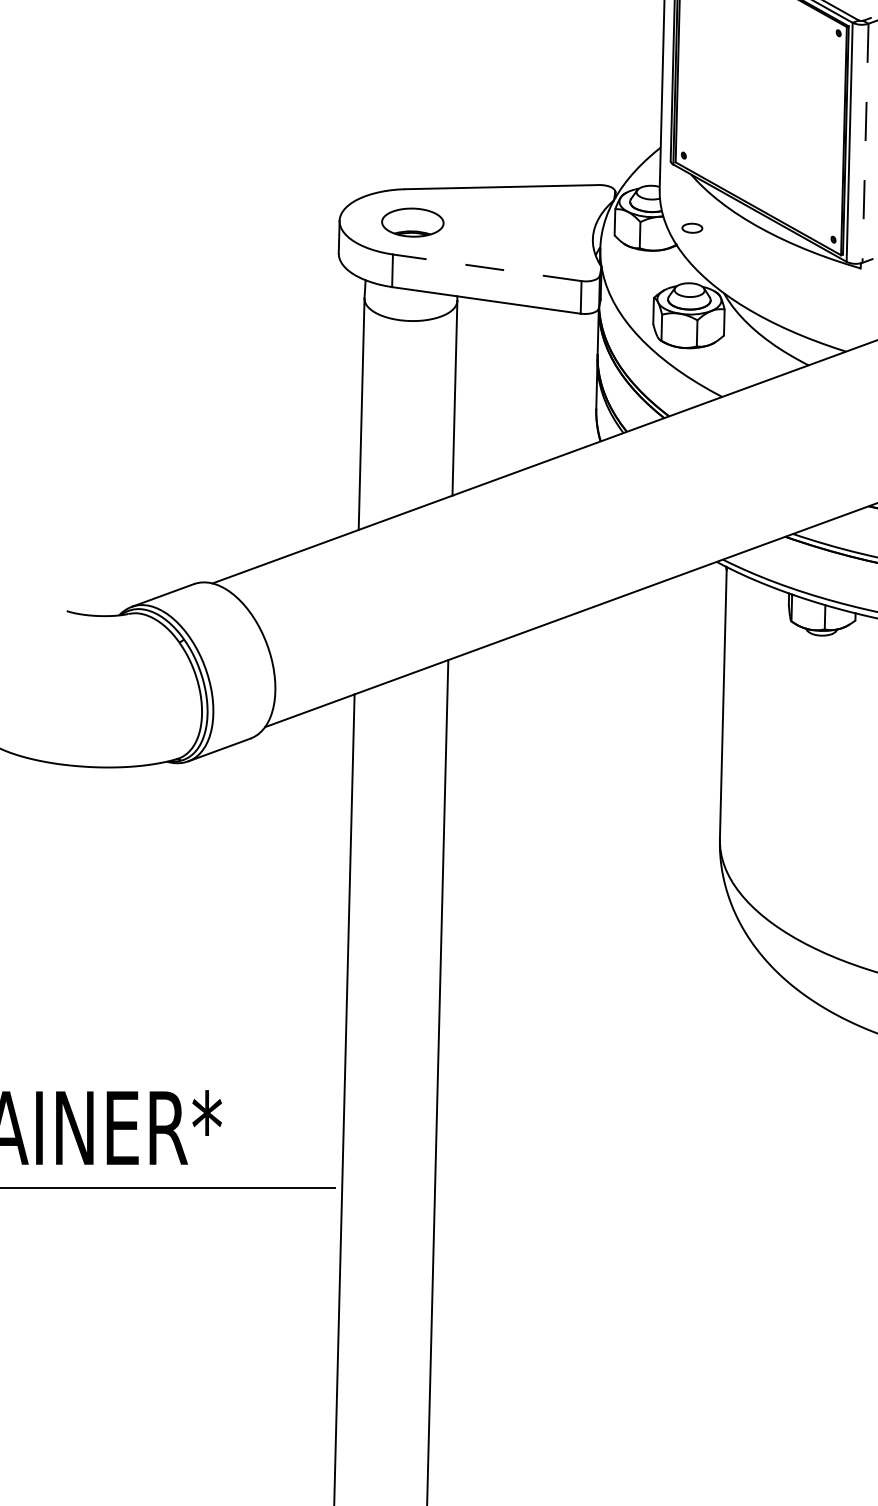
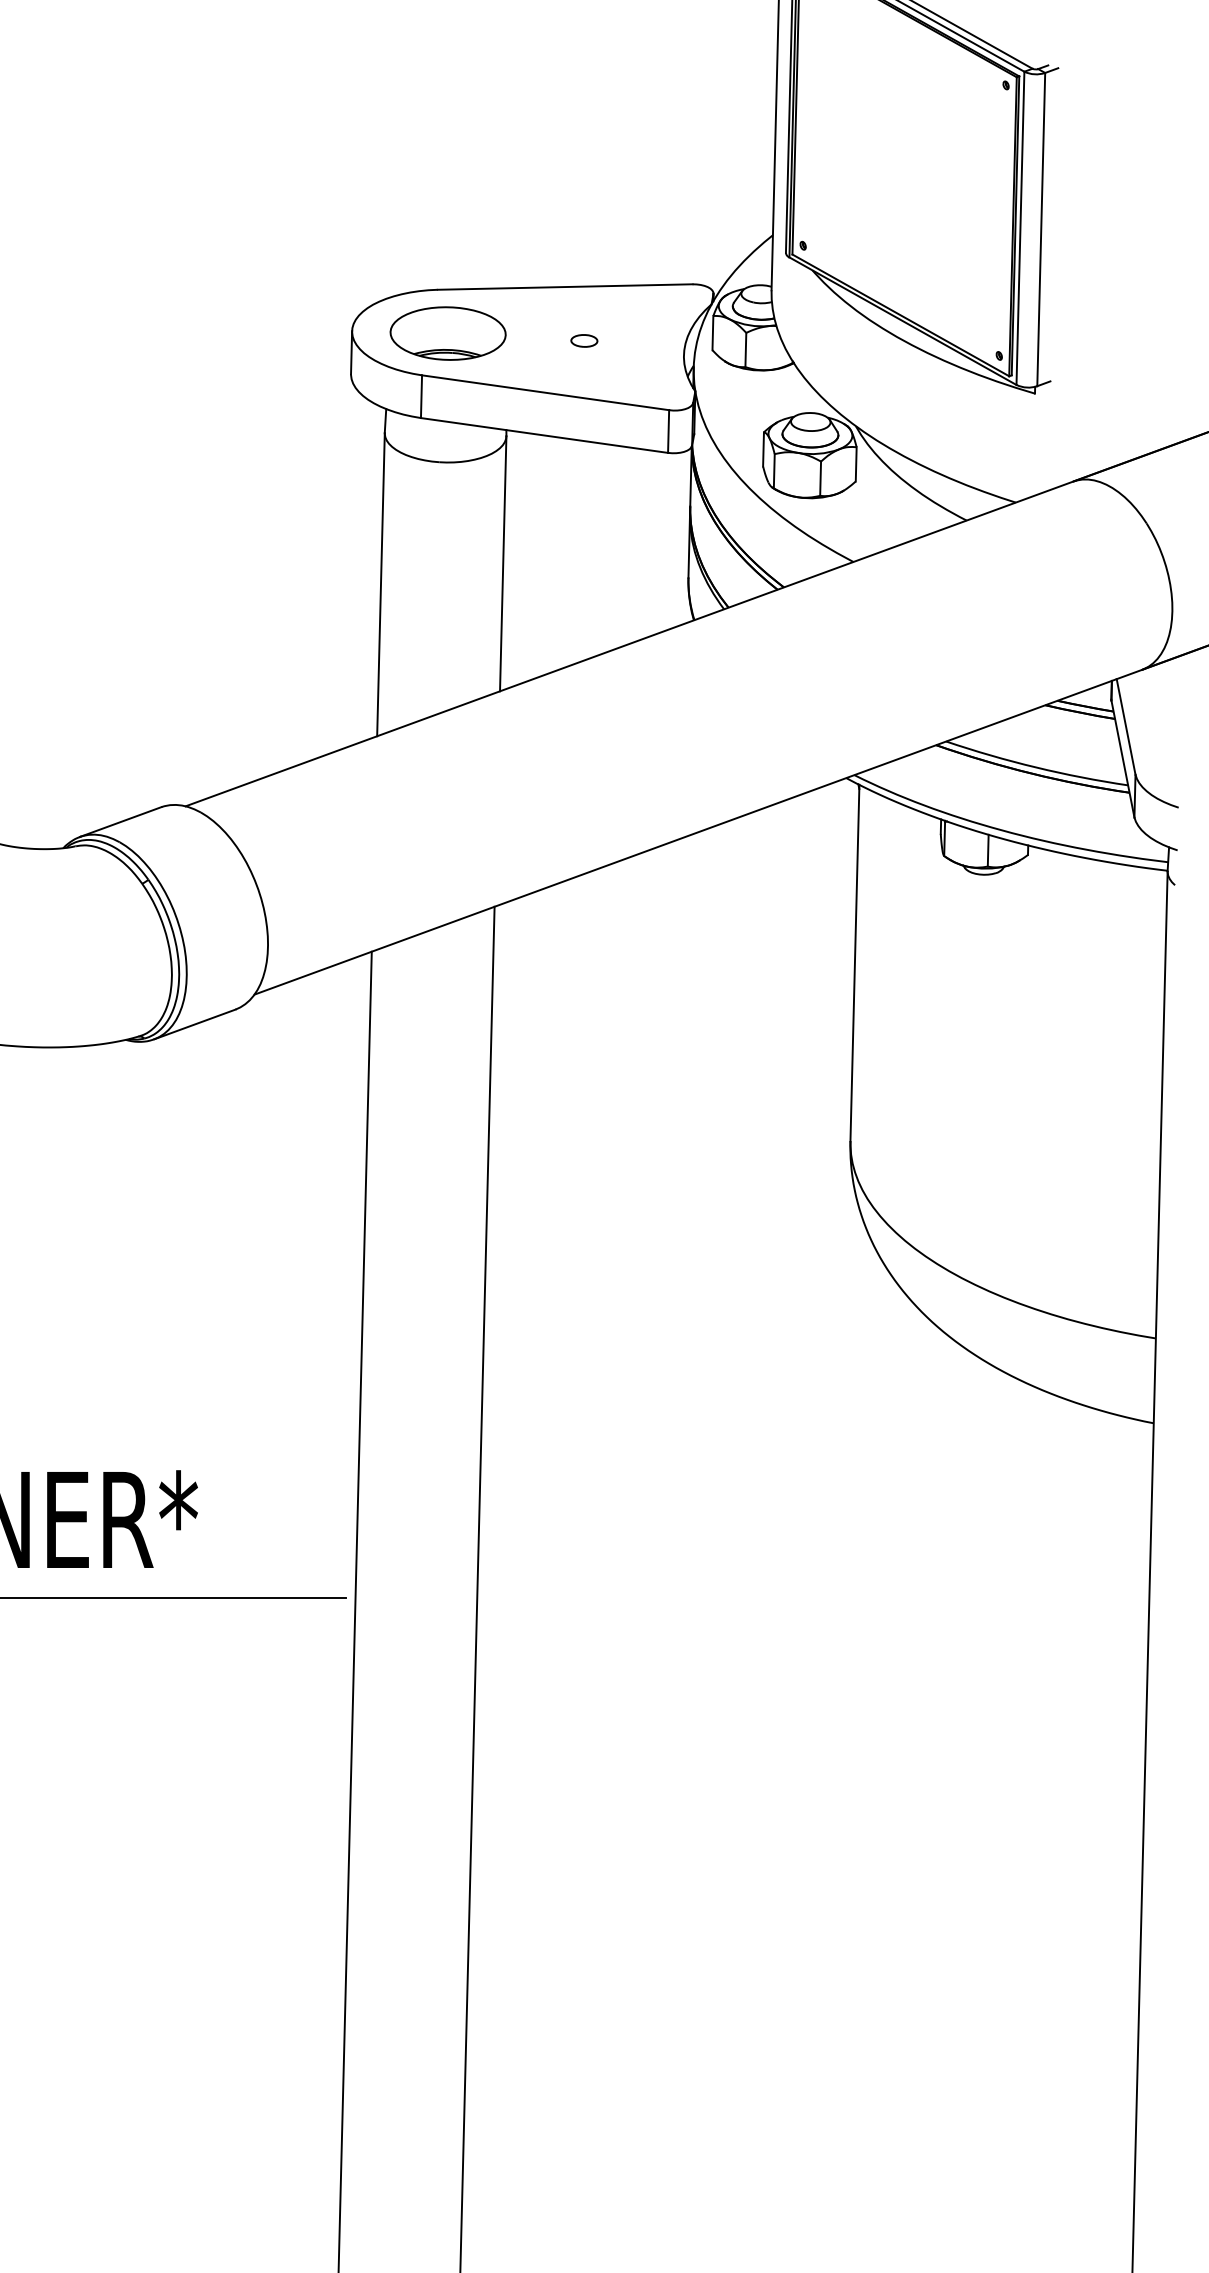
line: (865, 143) -> (1041, 229), dashed -> solid
part: (412, 222) -> (447, 333), size x1.43
part: (692, 227) -> (584, 340), moved
line: (487, 267) -> (545, 392), dashed -> solid

